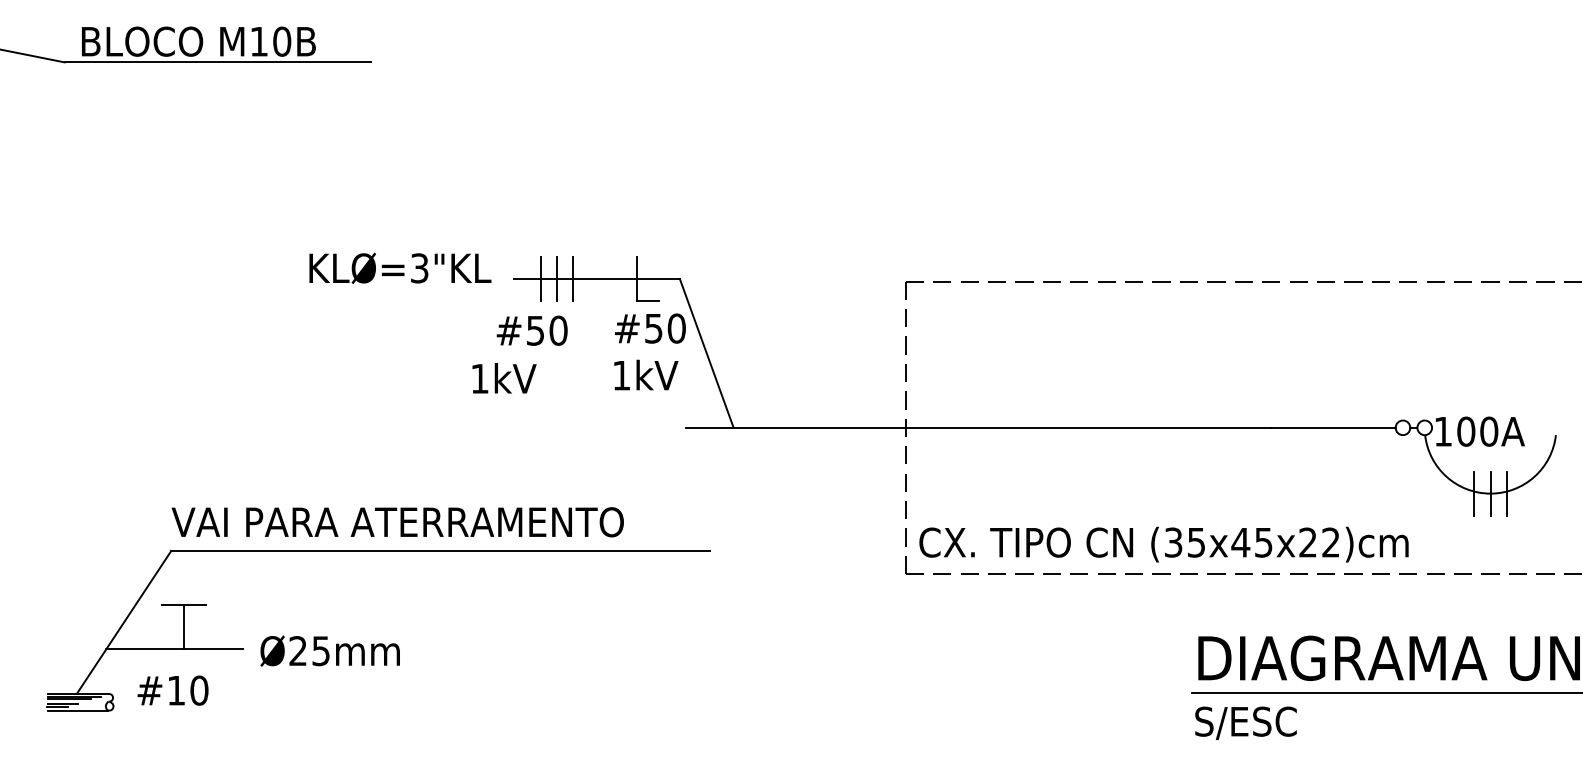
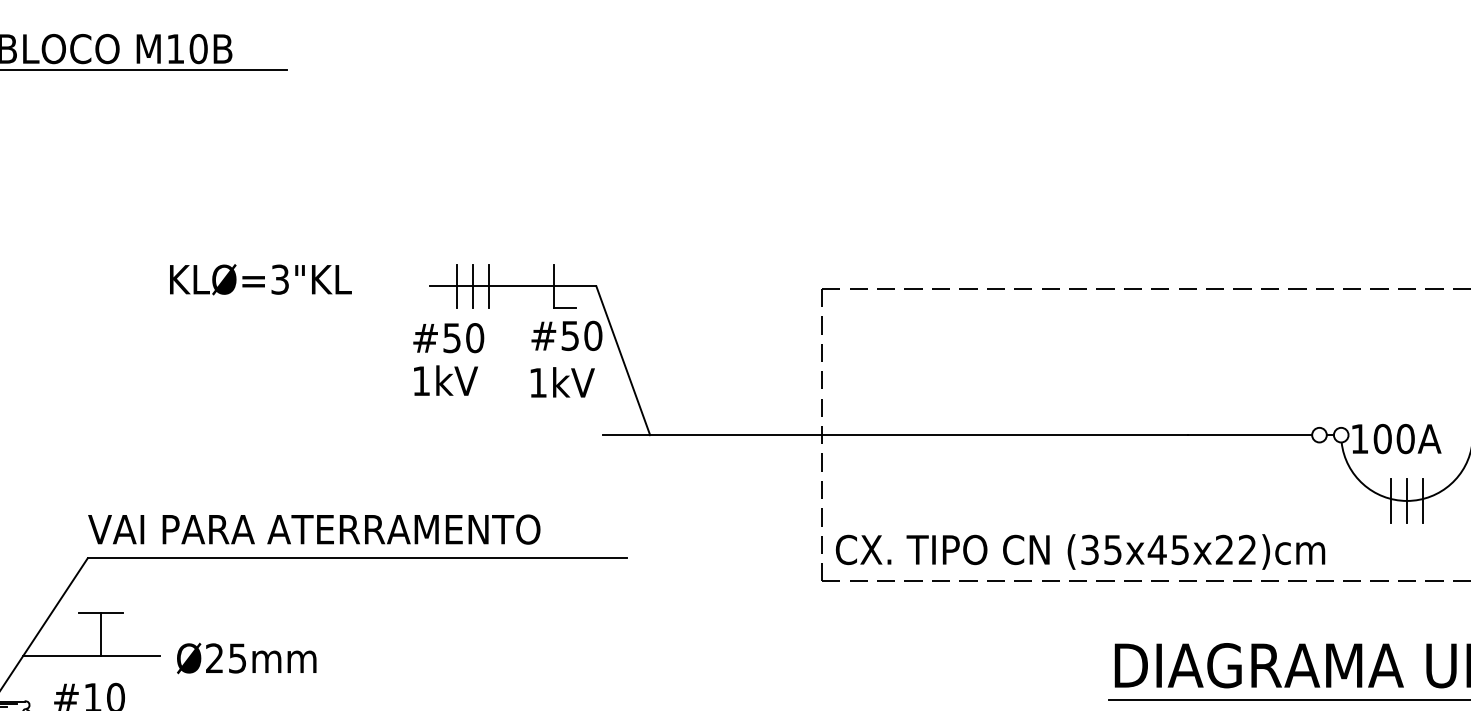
text: (400, 268) -> (261, 279), moved
text: (504, 378) -> (446, 380), moved

